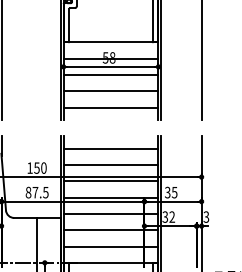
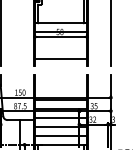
line: (110, 75) -> (60, 41), removed
line: (110, 91) -> (60, 50), removed
line: (110, 147) -> (60, 81), removed
line: (110, 164) -> (60, 90), removed

